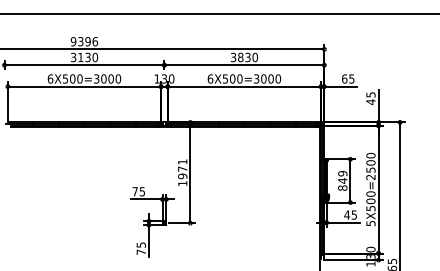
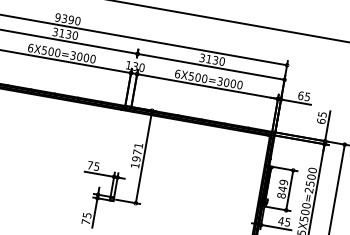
text: (95, 41) -> (78, 20), 9396 -> 9390
text: (240, 57) -> (208, 59), 3830 -> 3130
text: (370, 102) -> (320, 121), 45 -> 65

